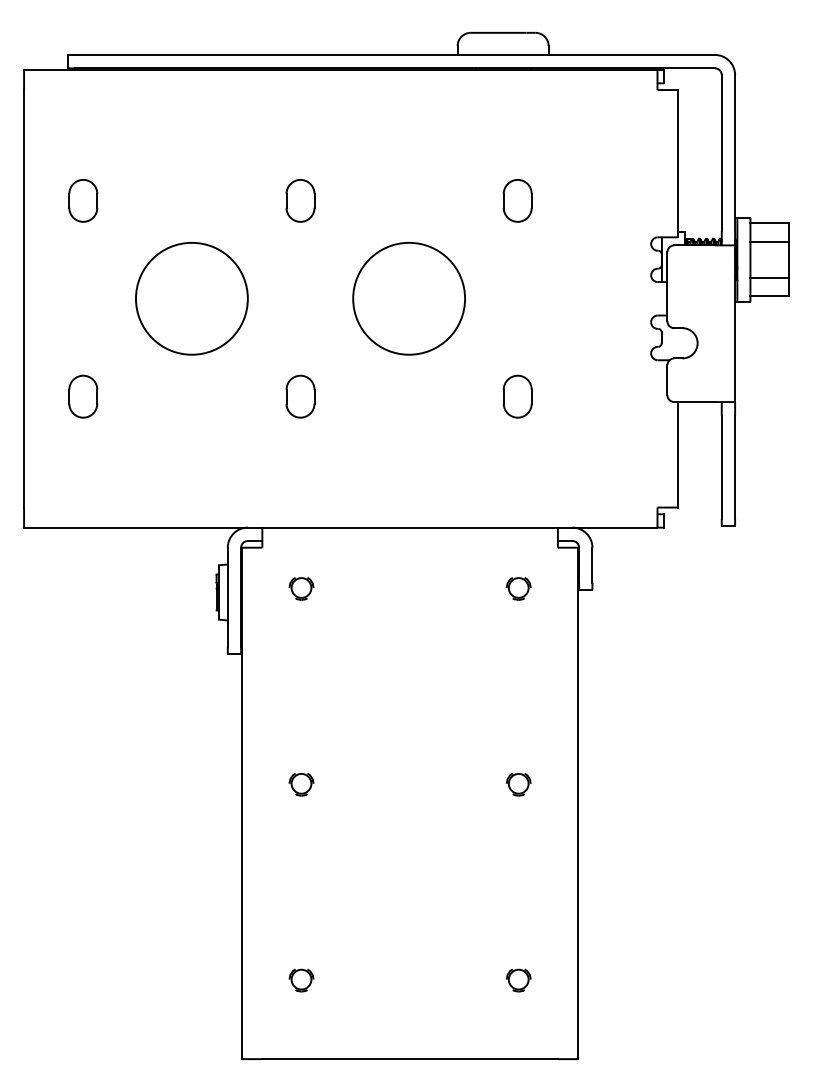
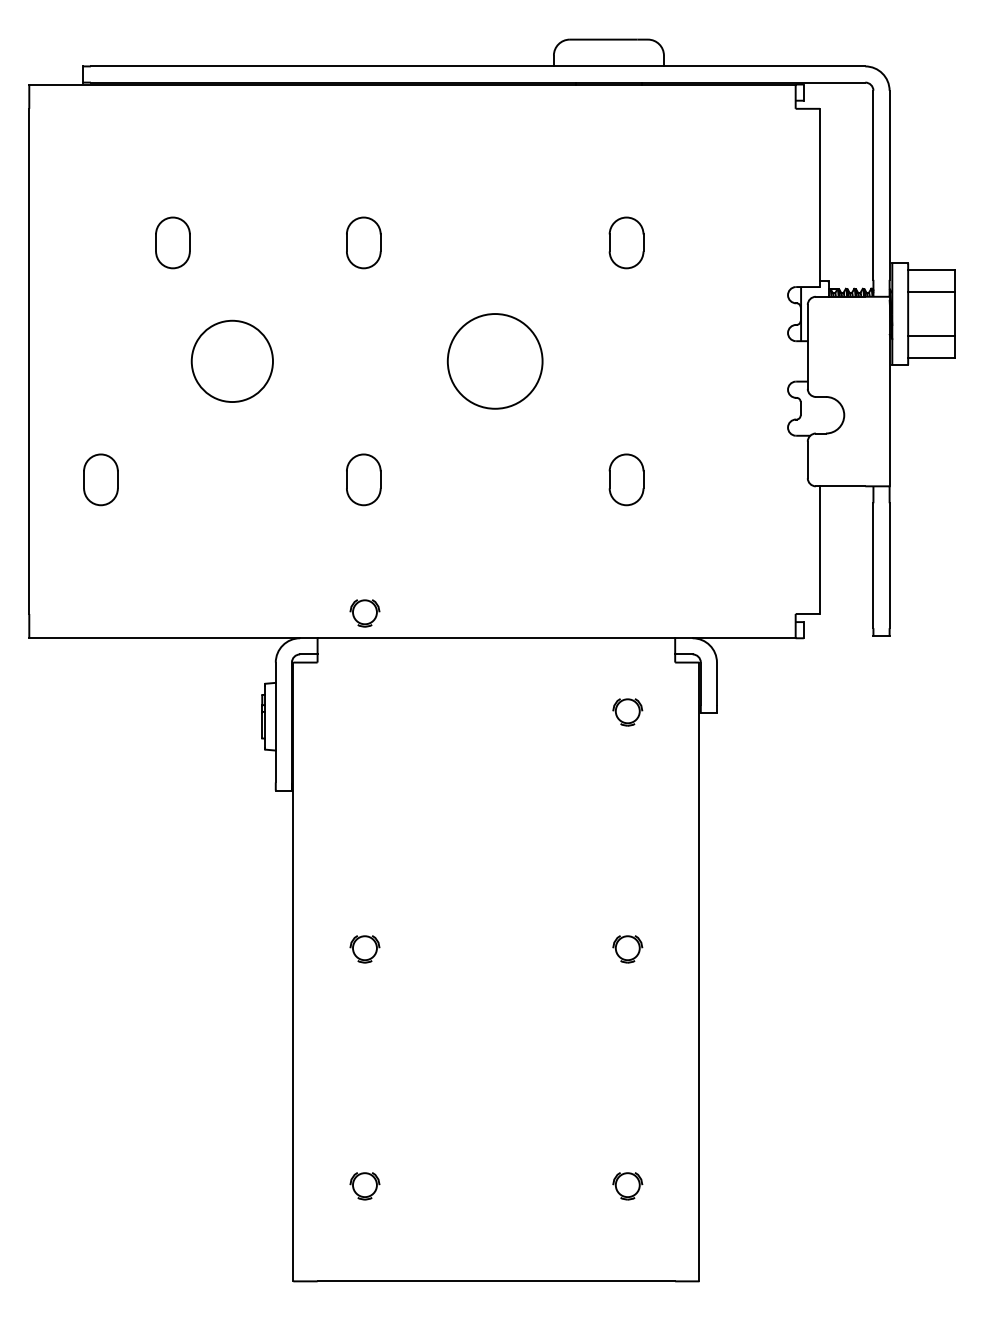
part: (82, 200) -> (172, 242), moved
circle: (192, 298) -> (232, 361), size x0.6
circle: (408, 298) -> (494, 361), size x0.7
part: (301, 588) -> (364, 613), moved

